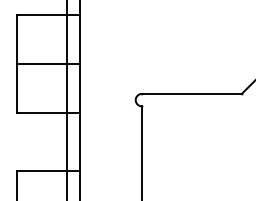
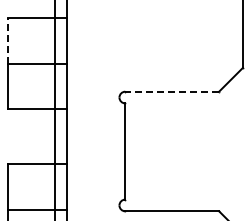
line: (17, 39) -> (8, 40), solid -> dashed
line: (192, 93) -> (172, 91), solid -> dashed

